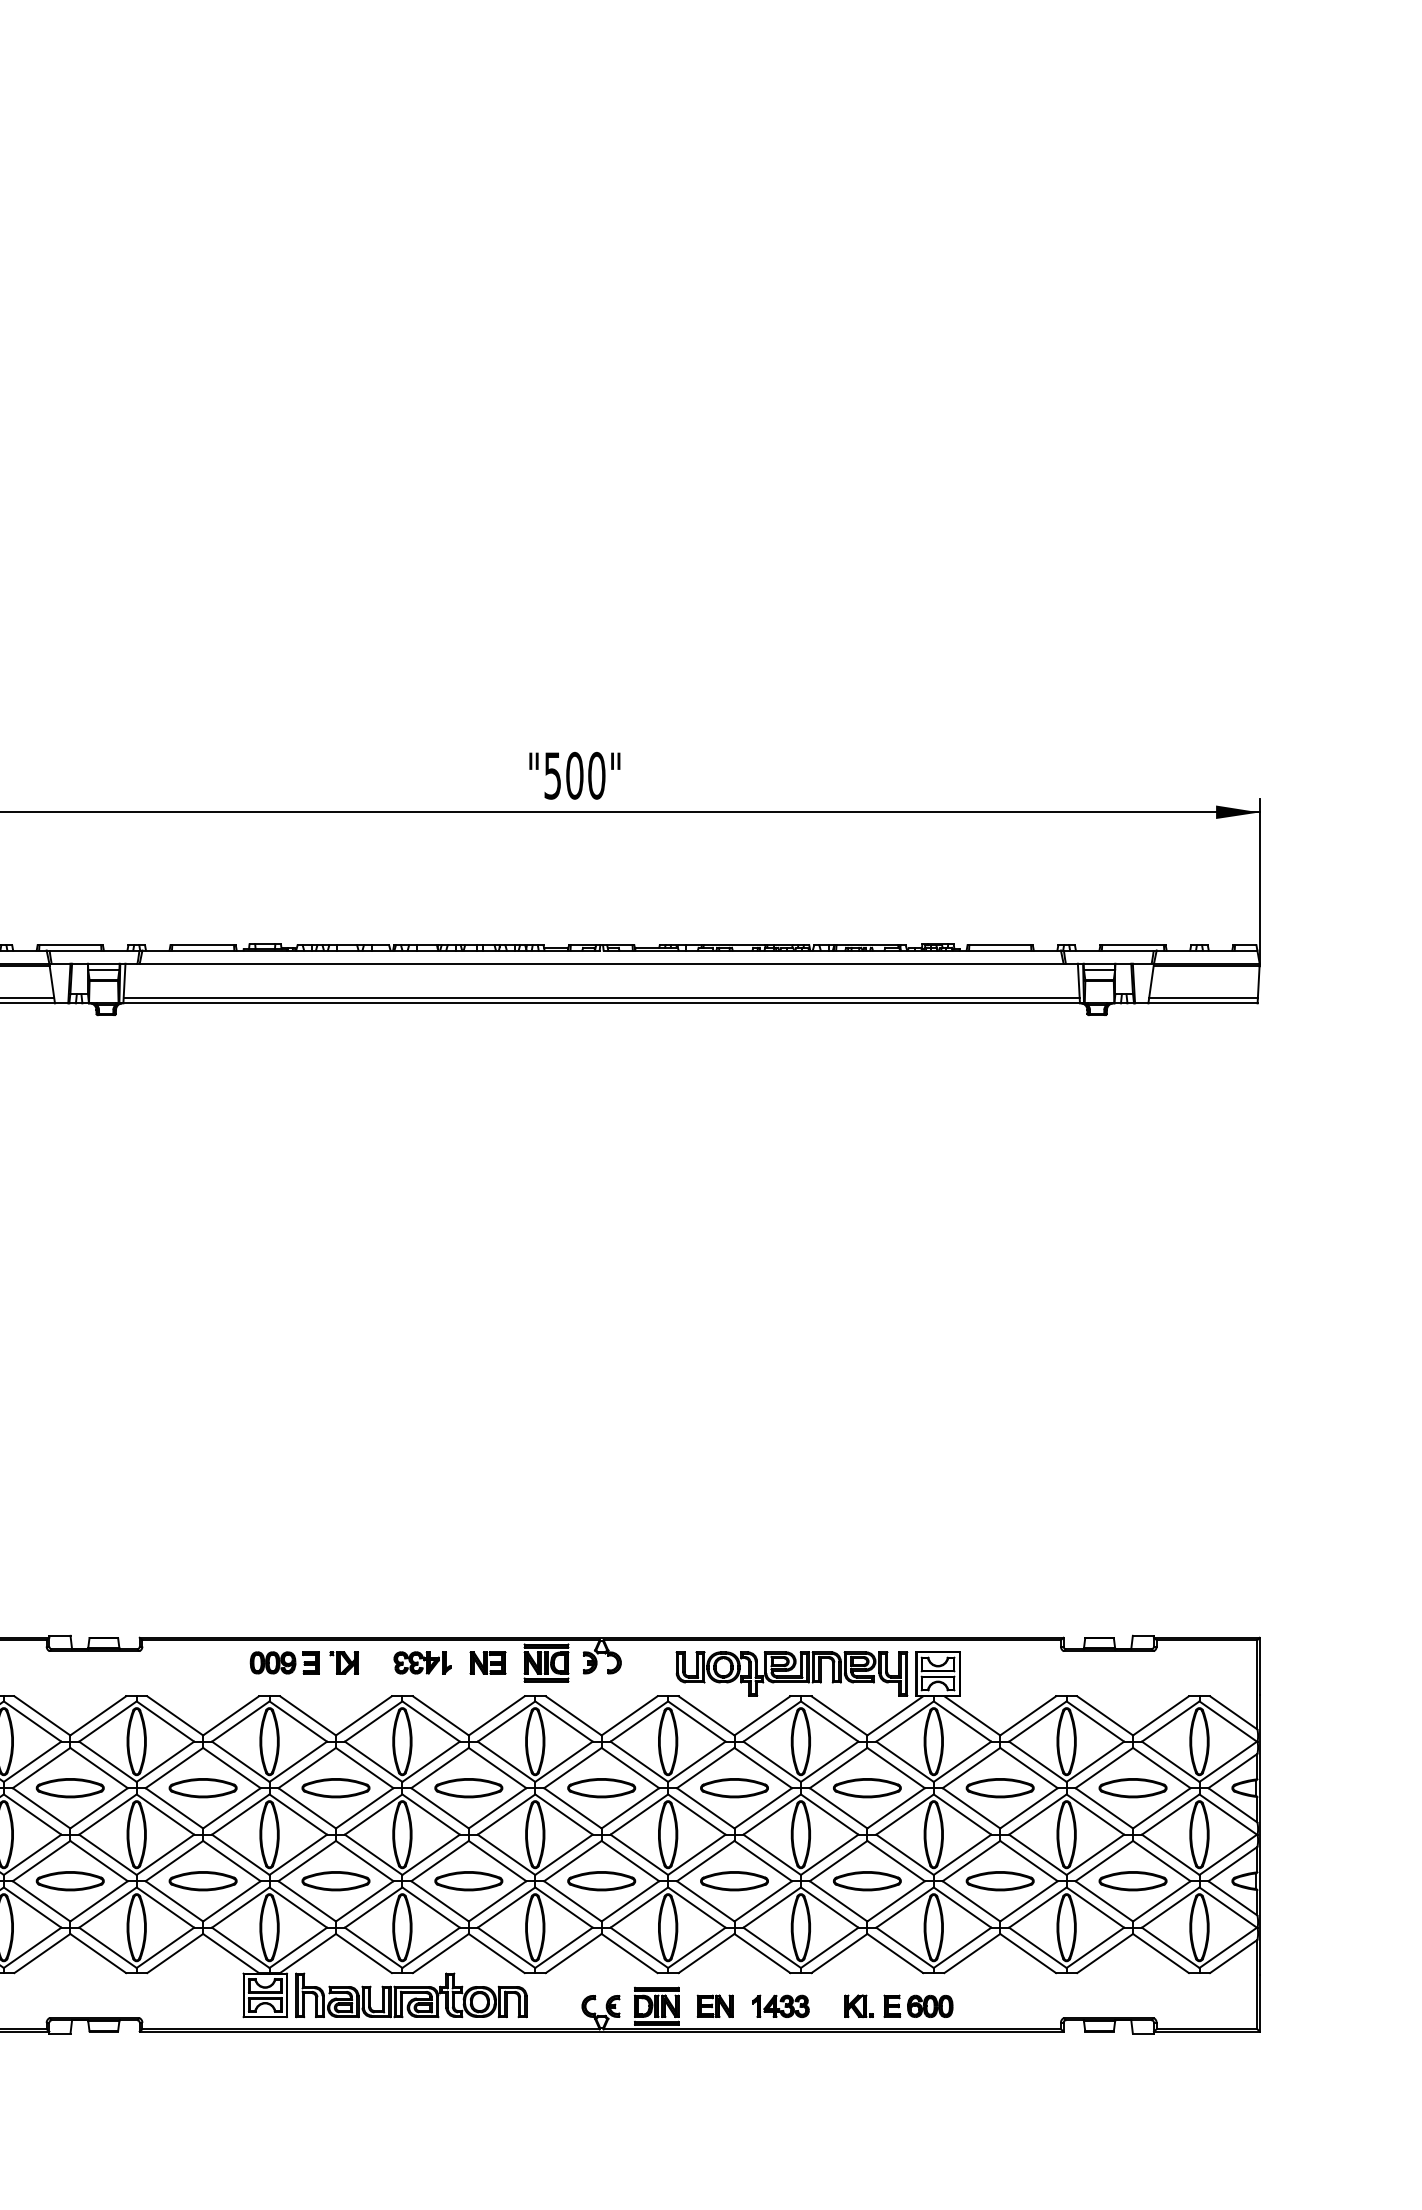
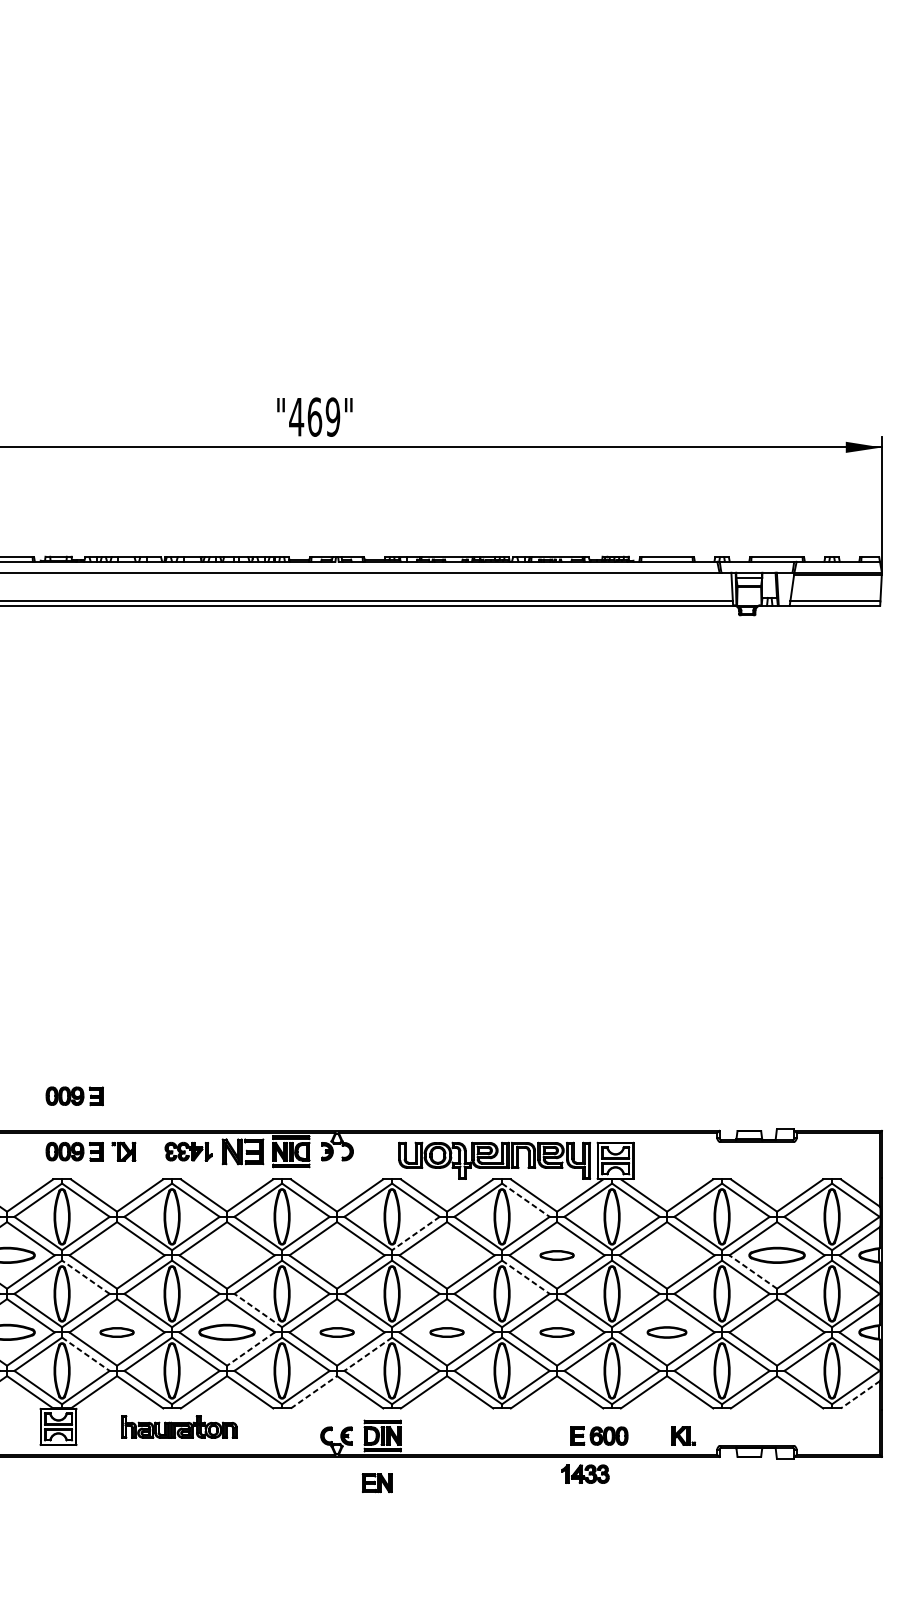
text: (574, 775) -> (314, 416), "500" -> "469"
part: (284, 1595) -> (74, 1095), added
part: (487, 1662) -> (242, 1151), size x1.4
line: (830, 1721) -> (526, 1200), solid -> dashed
line: (696, 1762) -> (415, 1234), solid -> dashed
part: (335, 1788) -> (116, 1255), removed
part: (468, 1788) -> (226, 1255), removed
part: (601, 1788) -> (336, 1255), removed
part: (734, 1788) -> (447, 1255), removed
part: (867, 1788) -> (557, 1255), size x0.6
part: (999, 1788) -> (666, 1255), removed
line: (1103, 1808) -> (752, 1272), solid -> dashed
line: (297, 1814) -> (85, 1277), solid -> dashed
line: (830, 1814) -> (526, 1277), solid -> dashed
line: (506, 1854) -> (258, 1310), solid -> dashed
part: (335, 1881) -> (116, 1332), size x0.6
part: (601, 1881) -> (336, 1332), size x0.6
part: (734, 1881) -> (447, 1332), size x0.6
part: (867, 1881) -> (557, 1332), size x0.6
part: (999, 1881) -> (666, 1332), size x0.7
part: (1132, 1881) -> (776, 1332), removed
line: (497, 1901) -> (250, 1349), solid -> dashed
line: (298, 1907) -> (86, 1354), solid -> dashed
line: (638, 1907) -> (367, 1354), solid -> dashed
line: (574, 1953) -> (314, 1392), solid -> dashed
line: (1233, 1956) -> (860, 1394), solid -> dashed
part: (411, 1995) -> (179, 1427), size x0.6
part: (714, 2005) -> (376, 1482), moved
part: (780, 2005) -> (585, 1473), moved
part: (858, 2005) -> (683, 1435), moved

